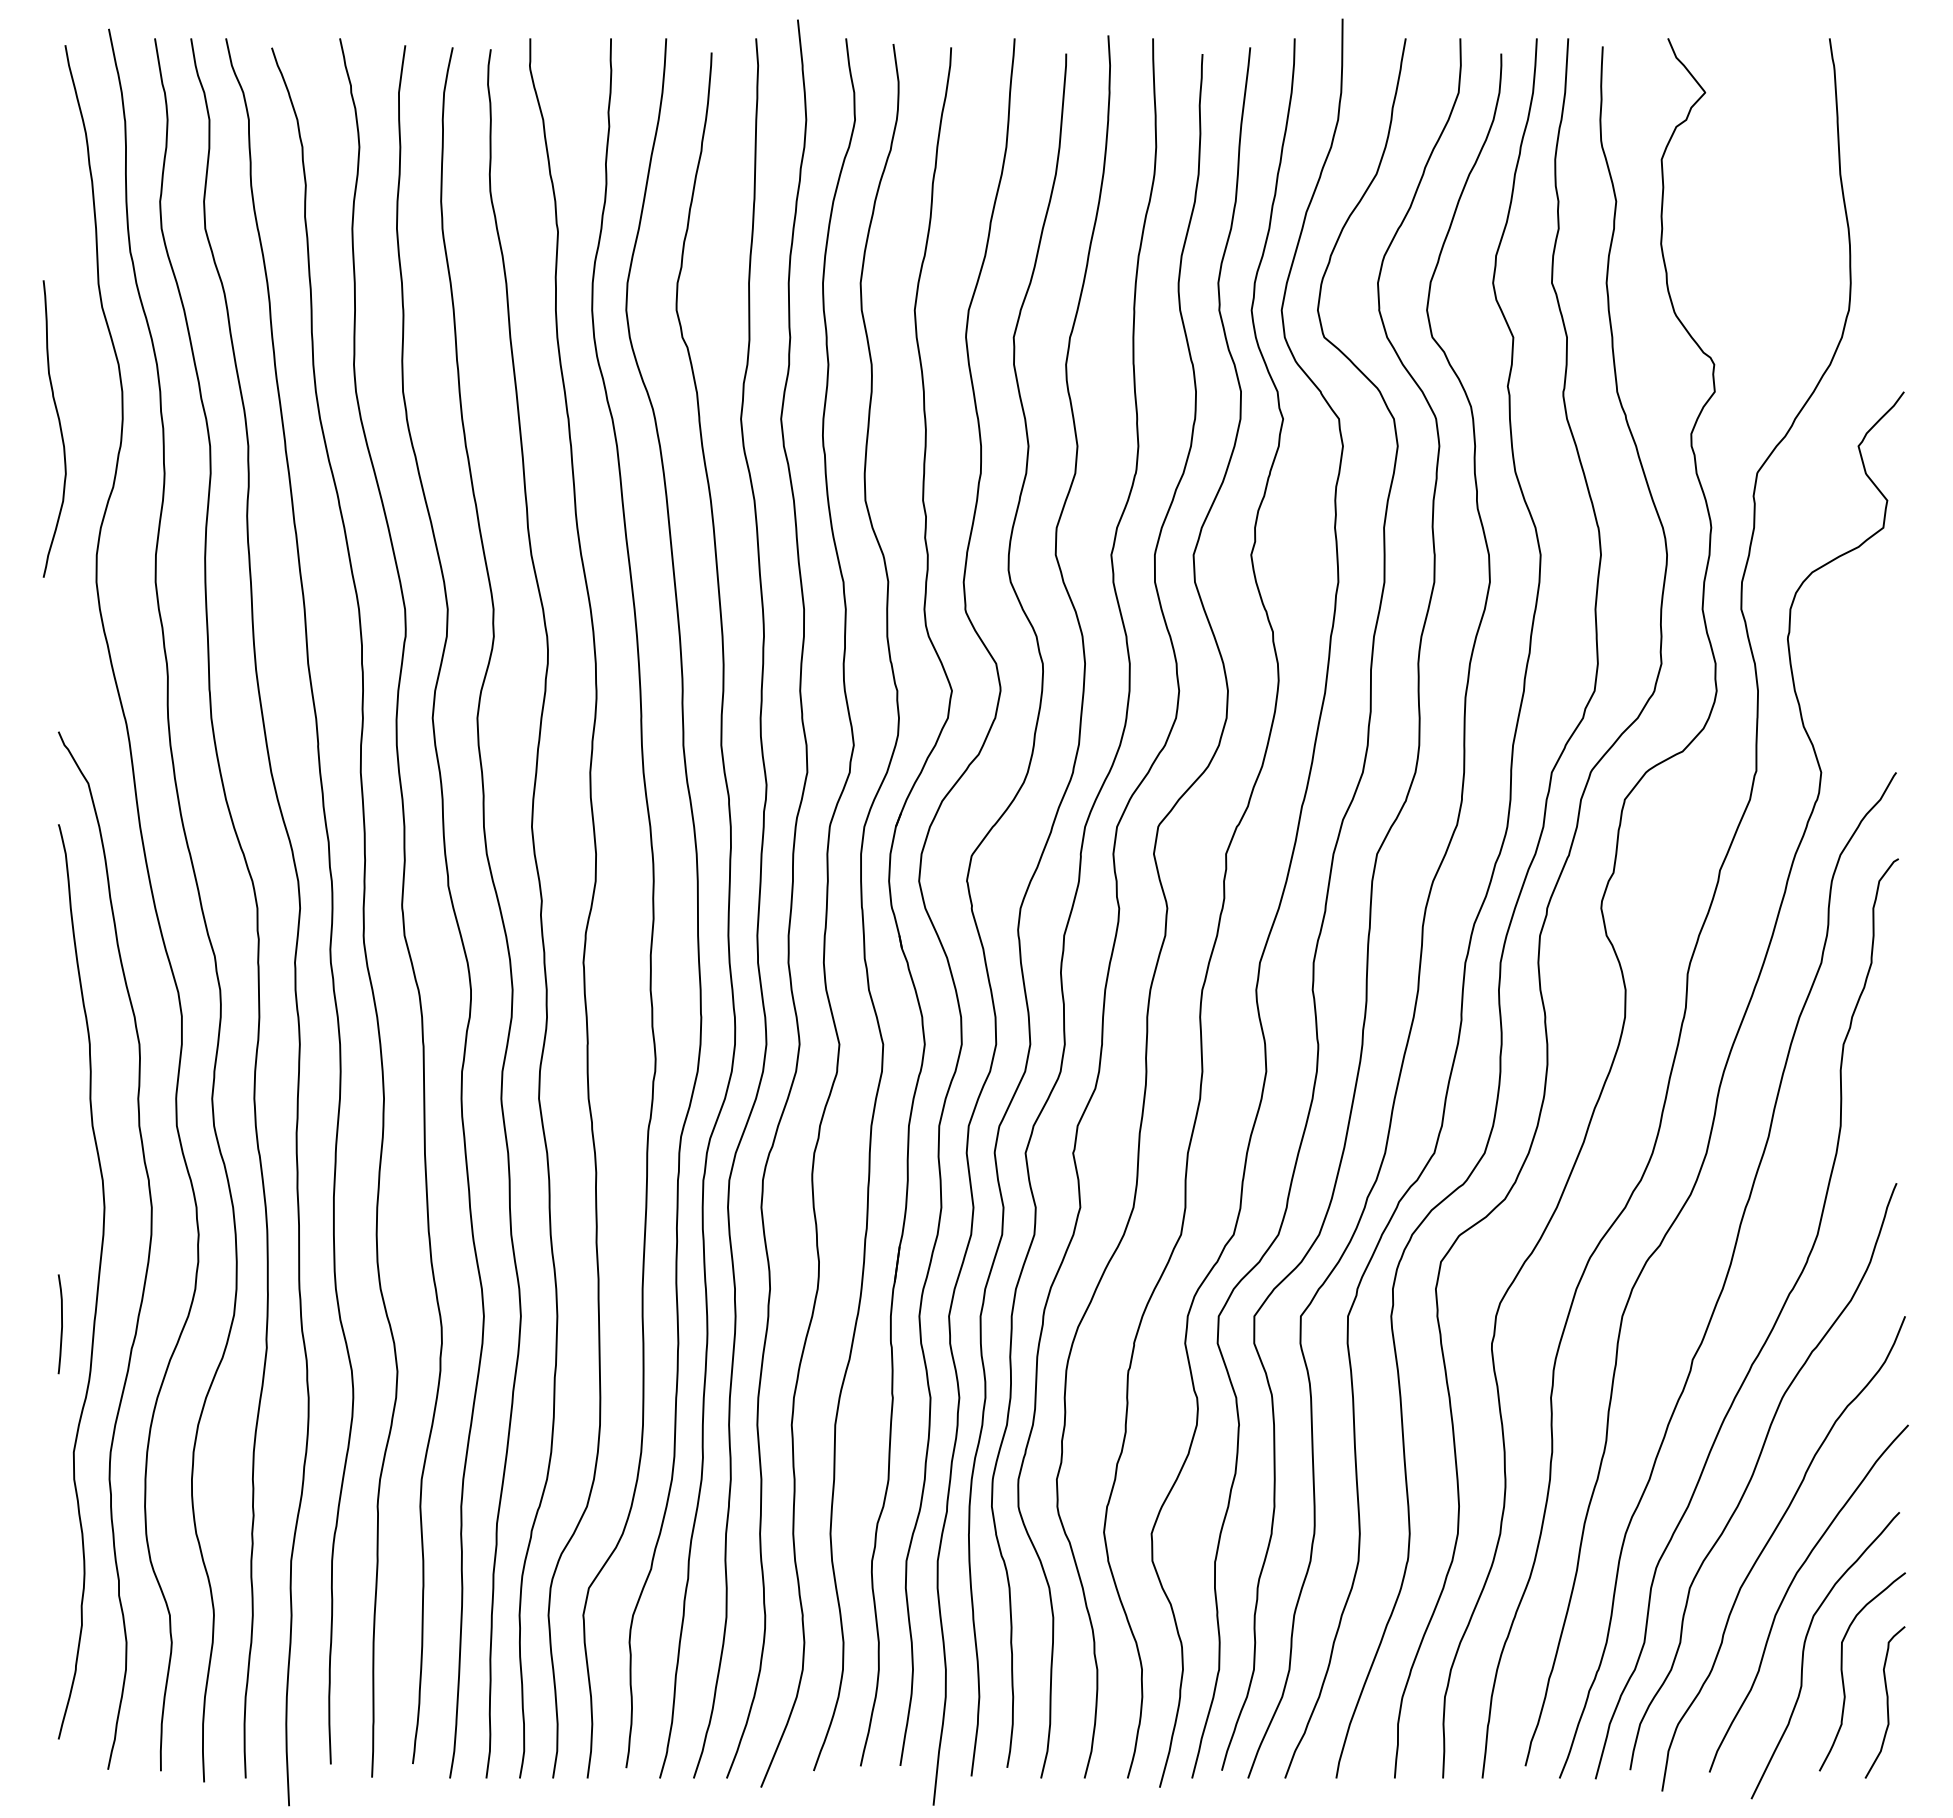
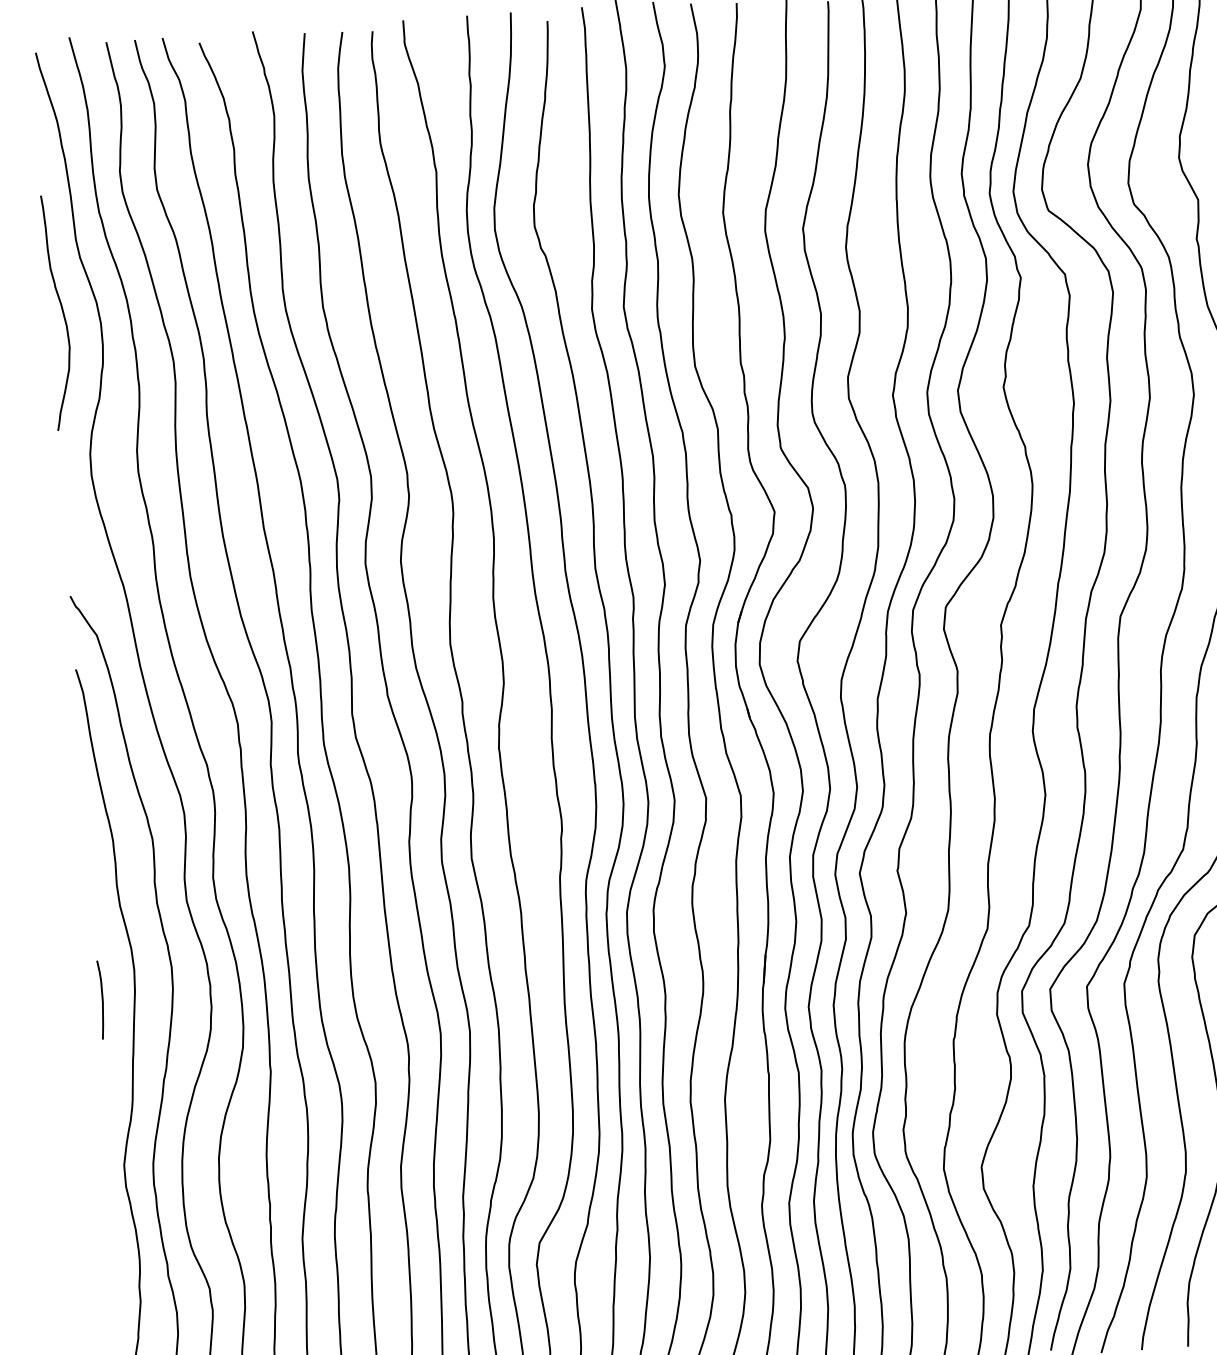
curve: (59, 428) -> (62, 311), moved
curve: (61, 1324) -> (102, 1000), moved

